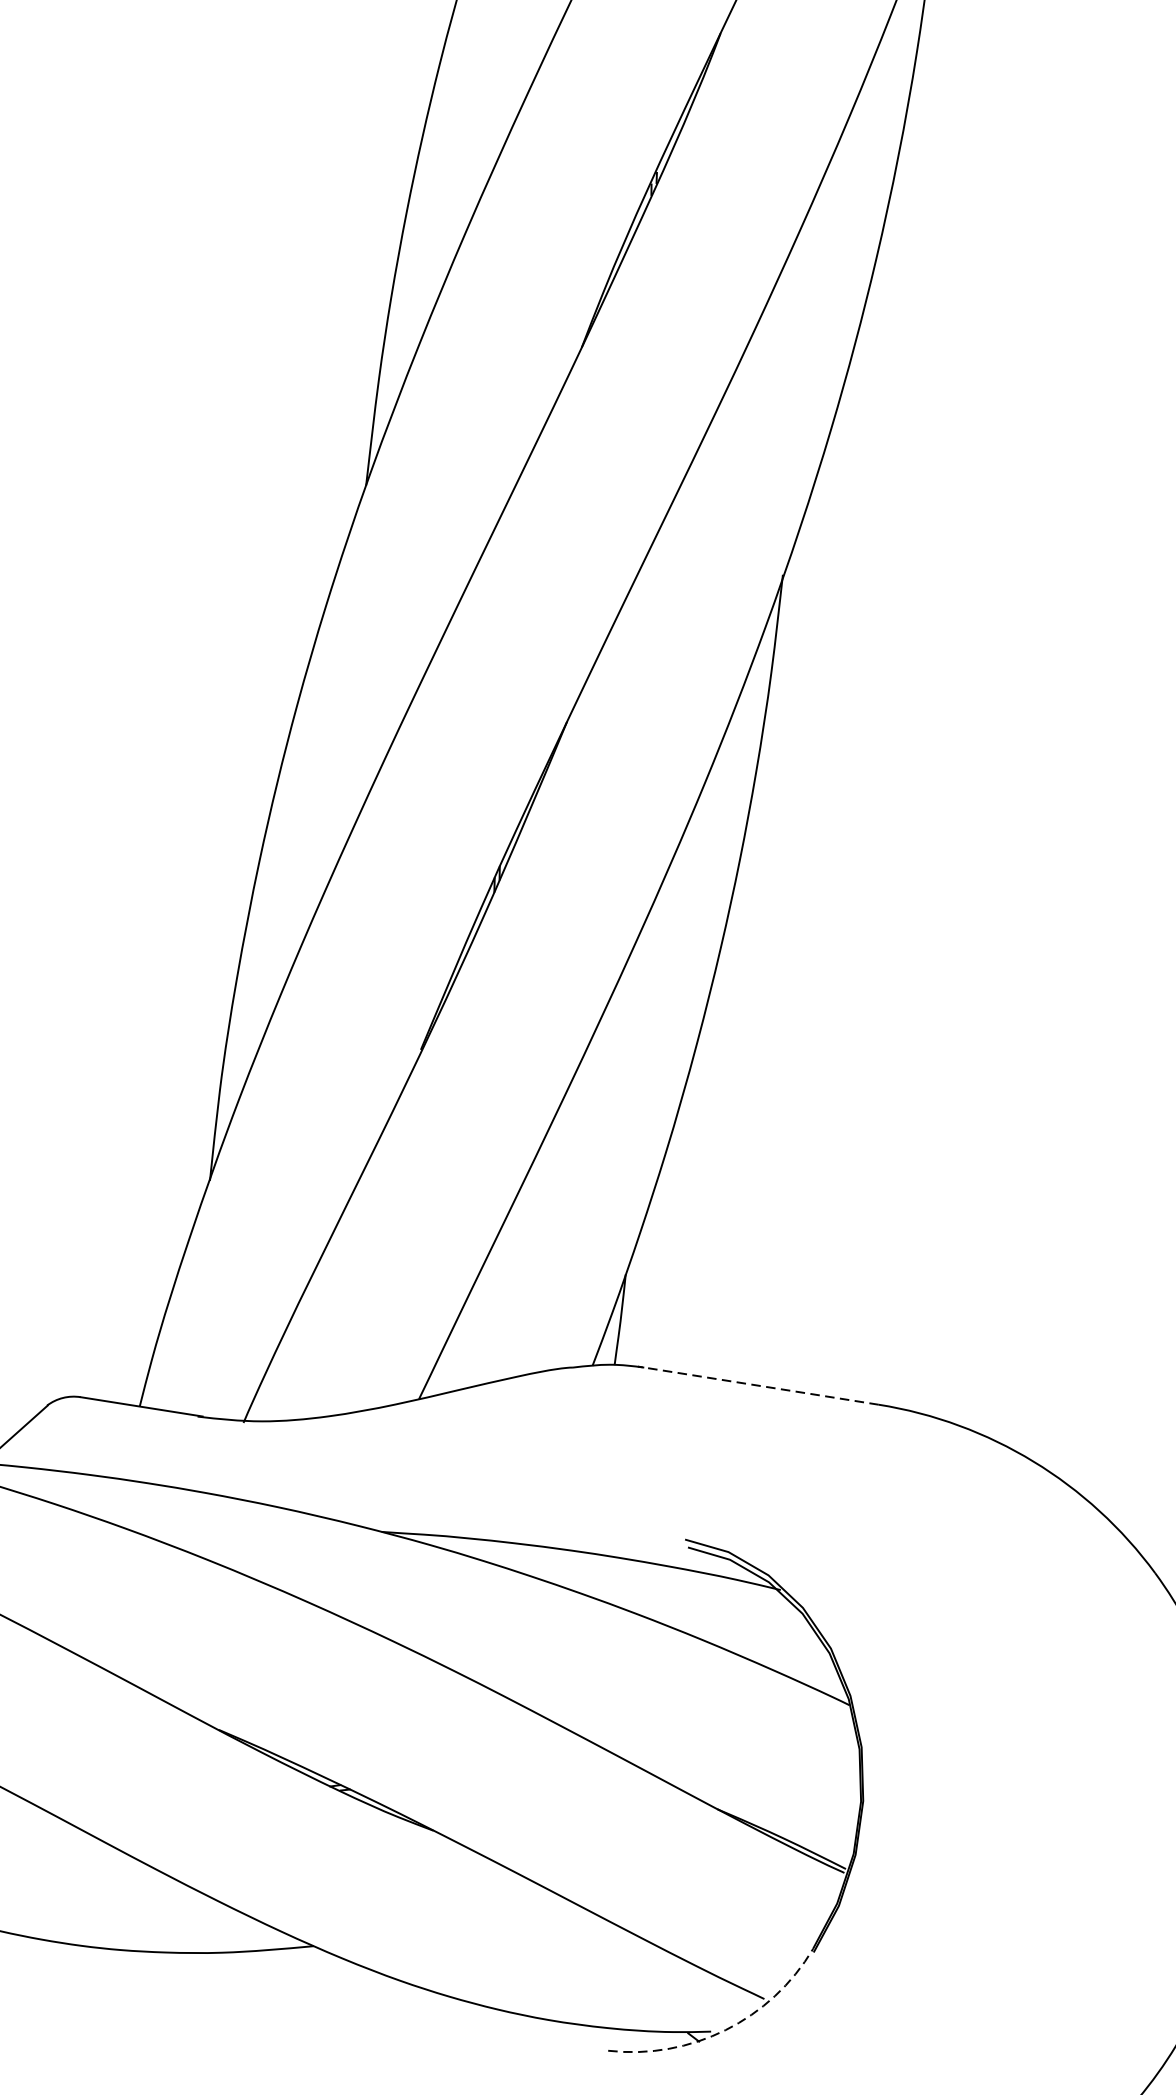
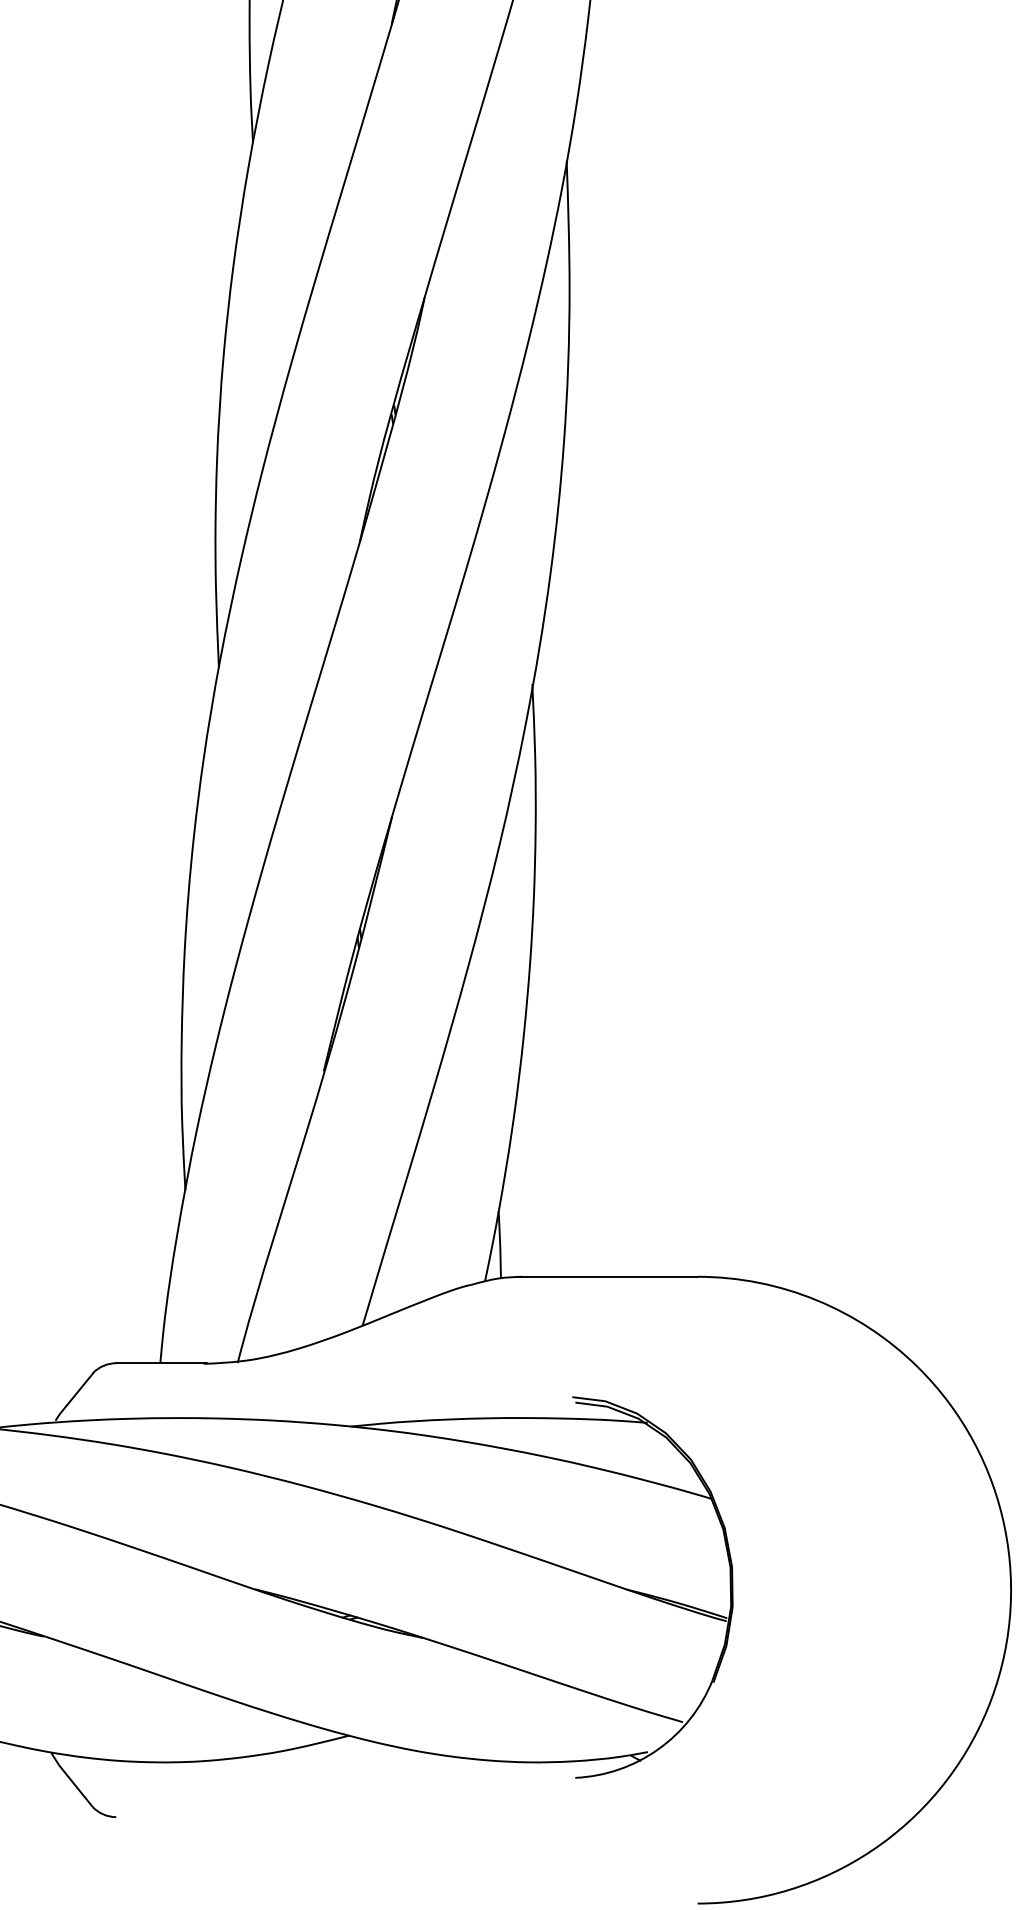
line: (757, 1385) -> (607, 1276), dashed -> solid
arc: (725, 2030) -> (658, 1749), dashed -> solid

